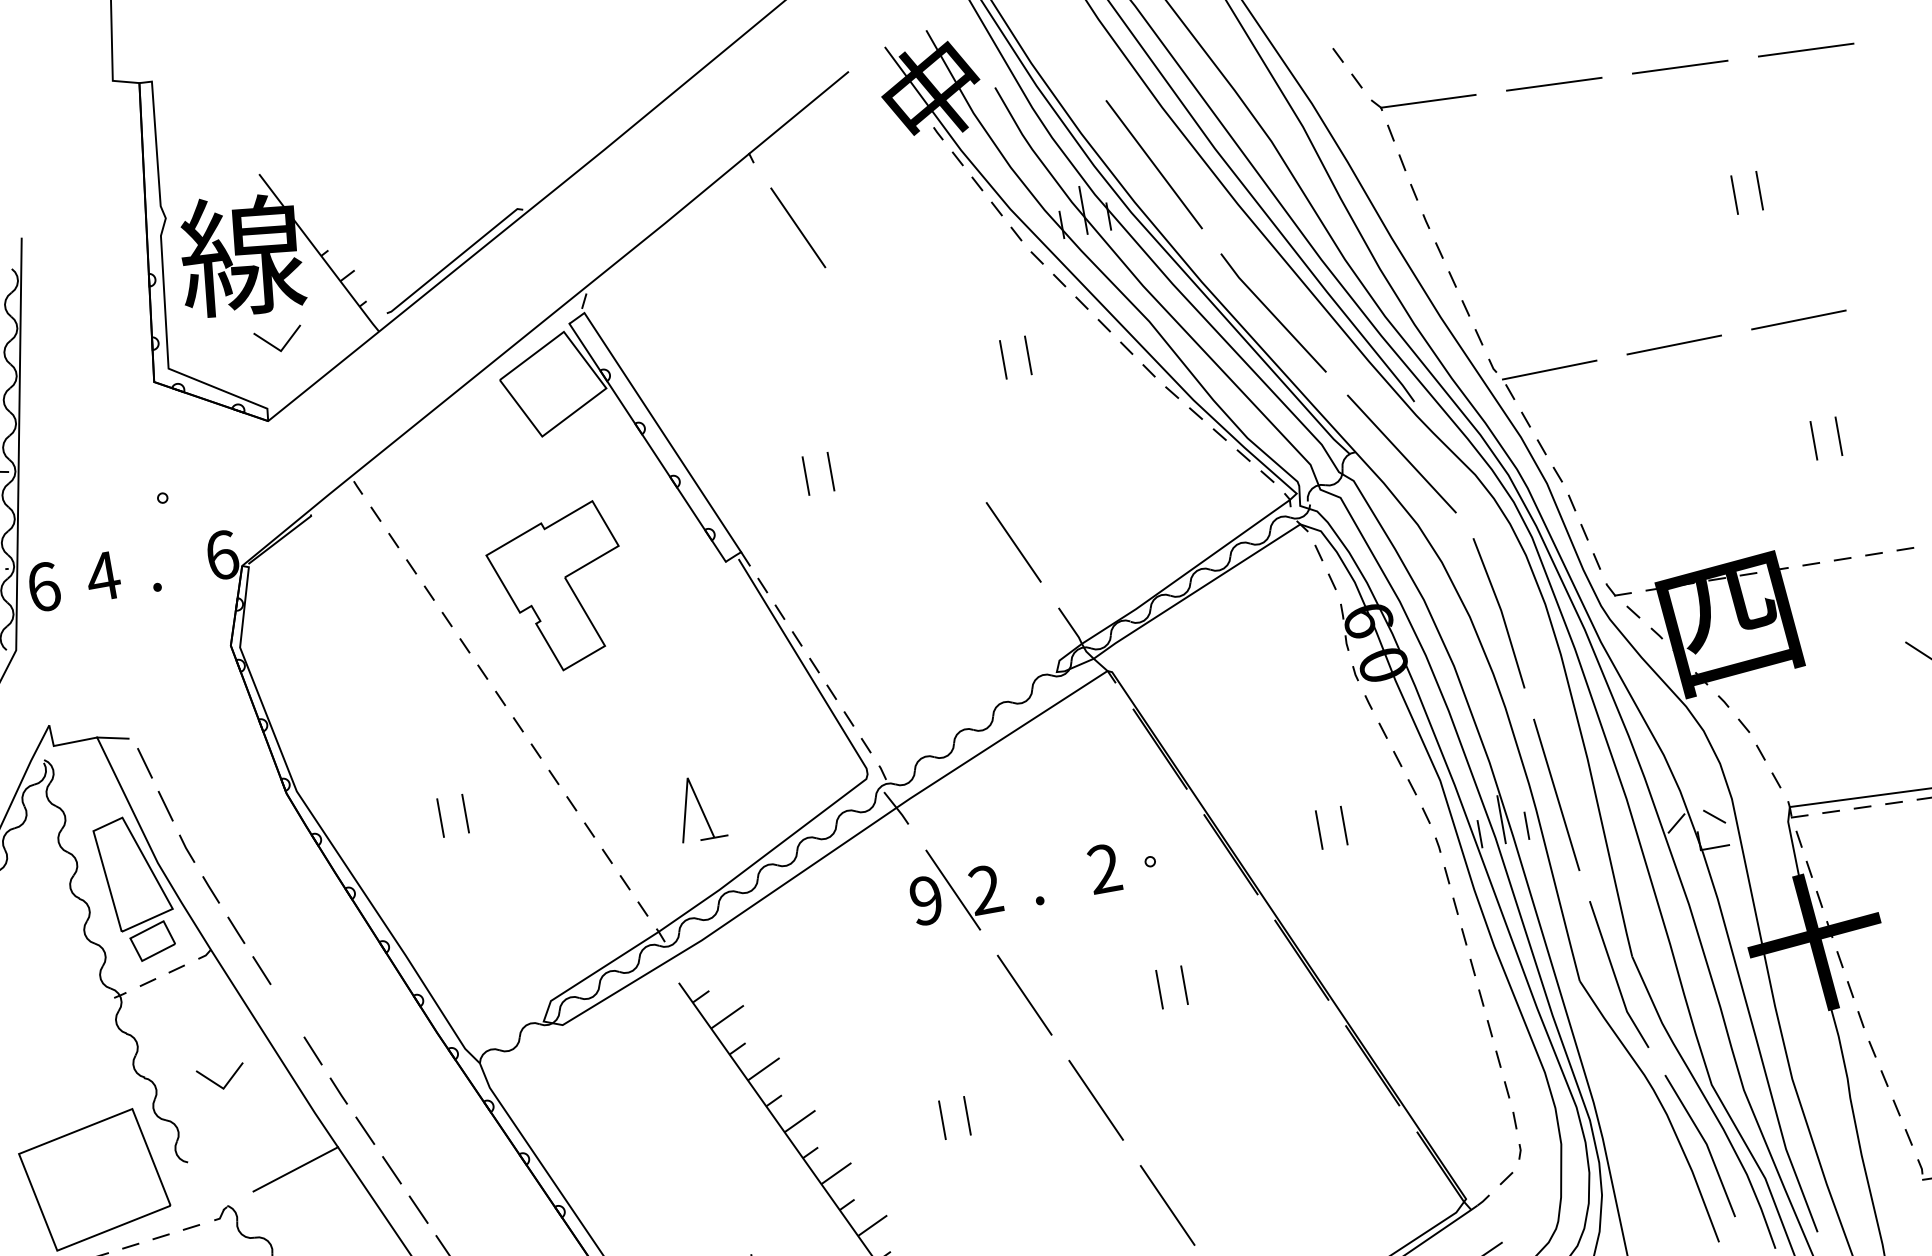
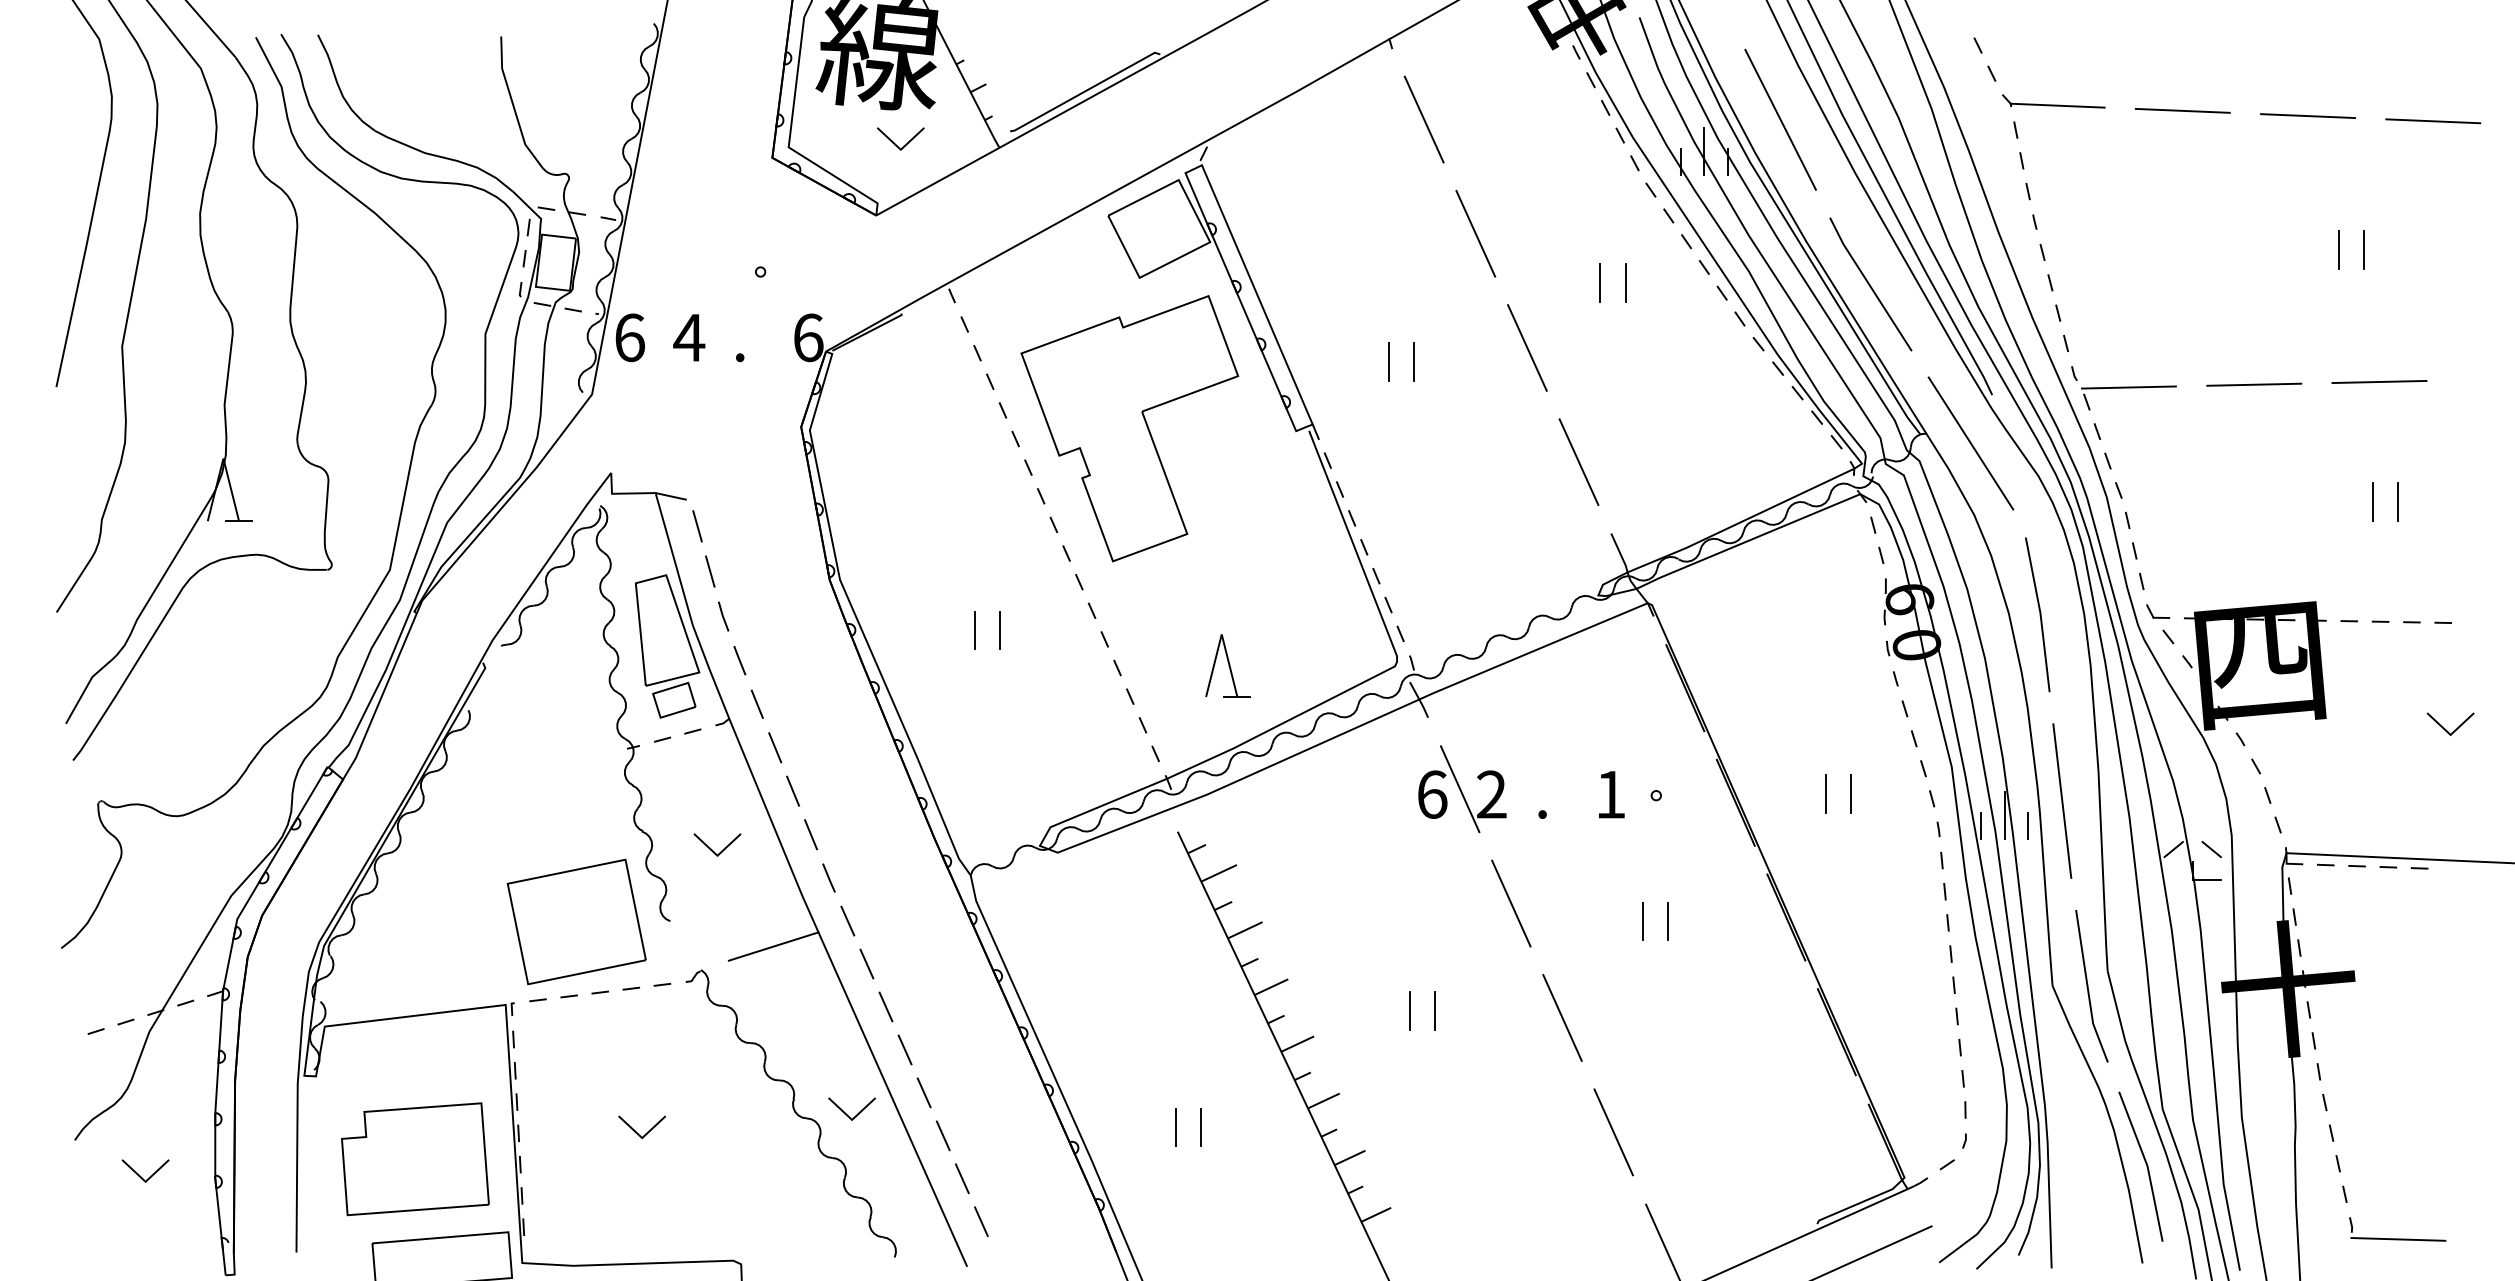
line: (869, 332) -> (1475, 233), added
line: (941, 437) -> (1527, 347), added
part: (558, 588) -> (1129, 428), size x1.67
text: (1104, 868) -> (1610, 794), 2 -> 1
text: (926, 900) -> (1432, 794), 9 -> 6
line: (287, 1010) -> (793, 790), added

